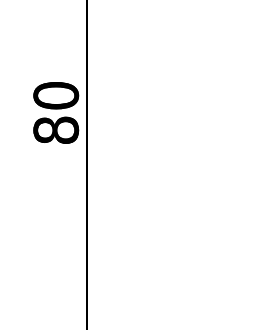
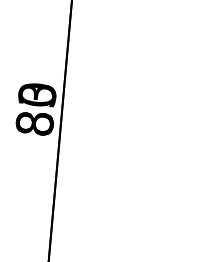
text: (56, 95) -> (37, 94), 80 -> 83

